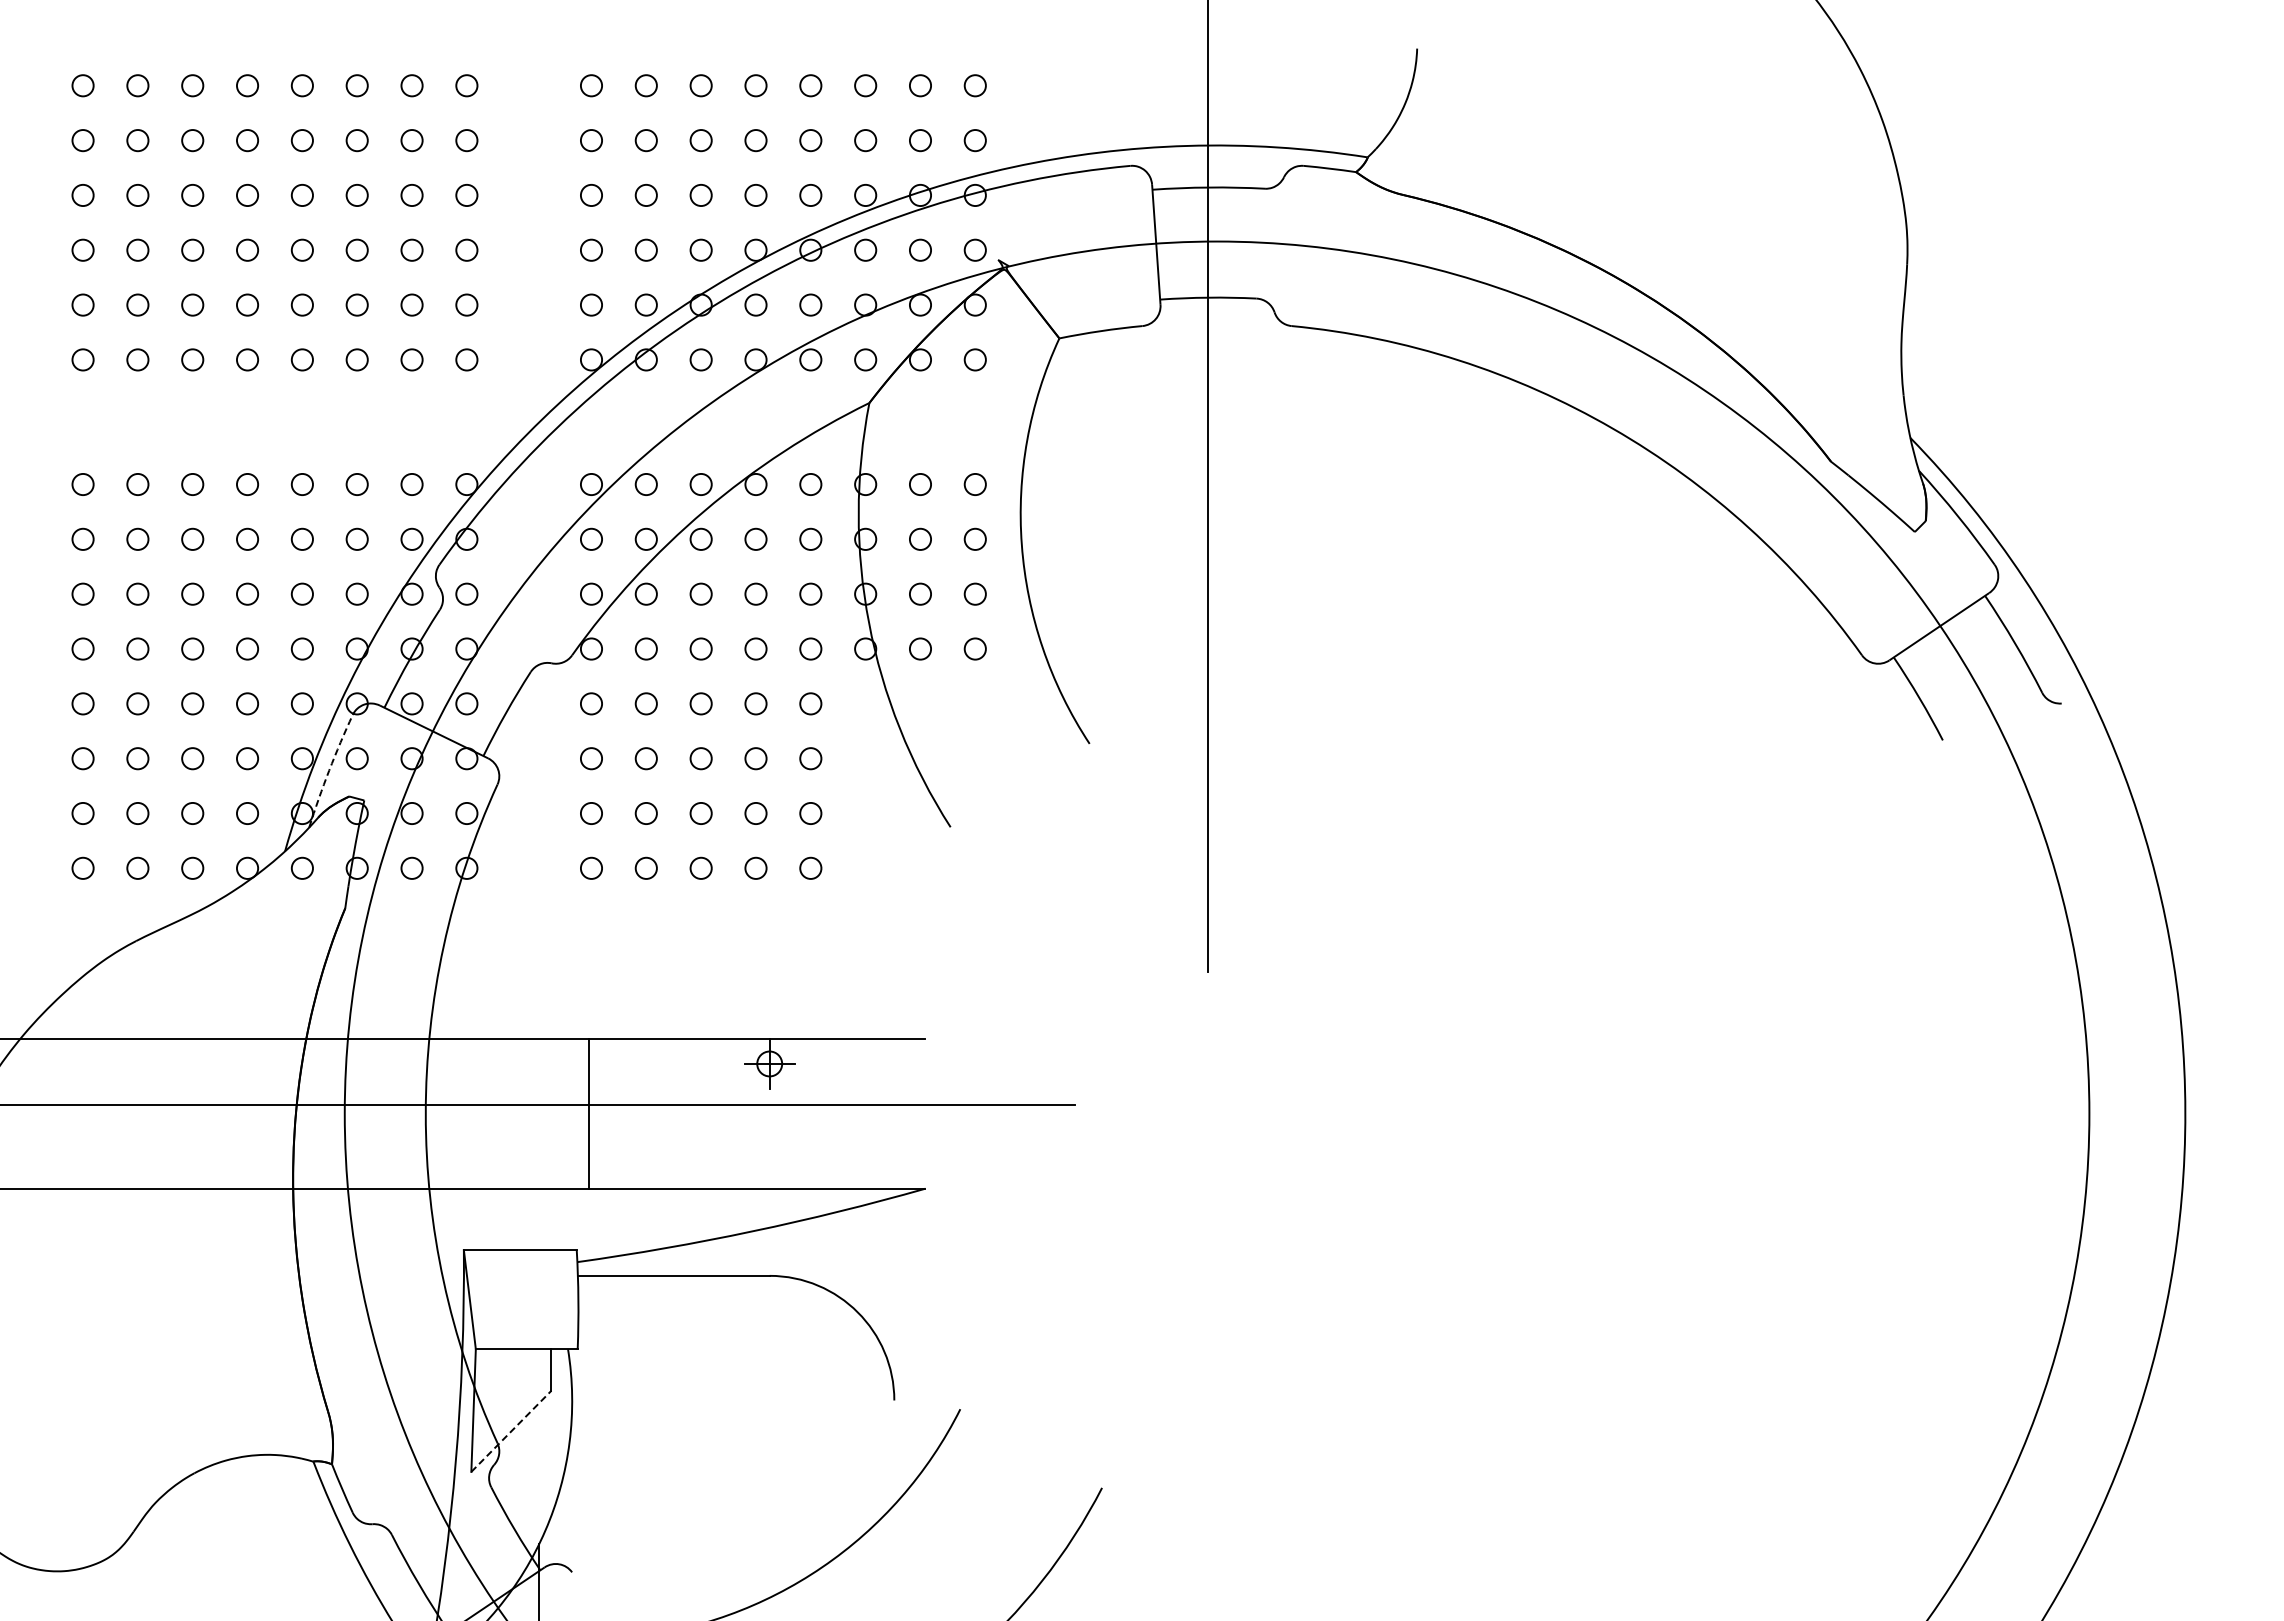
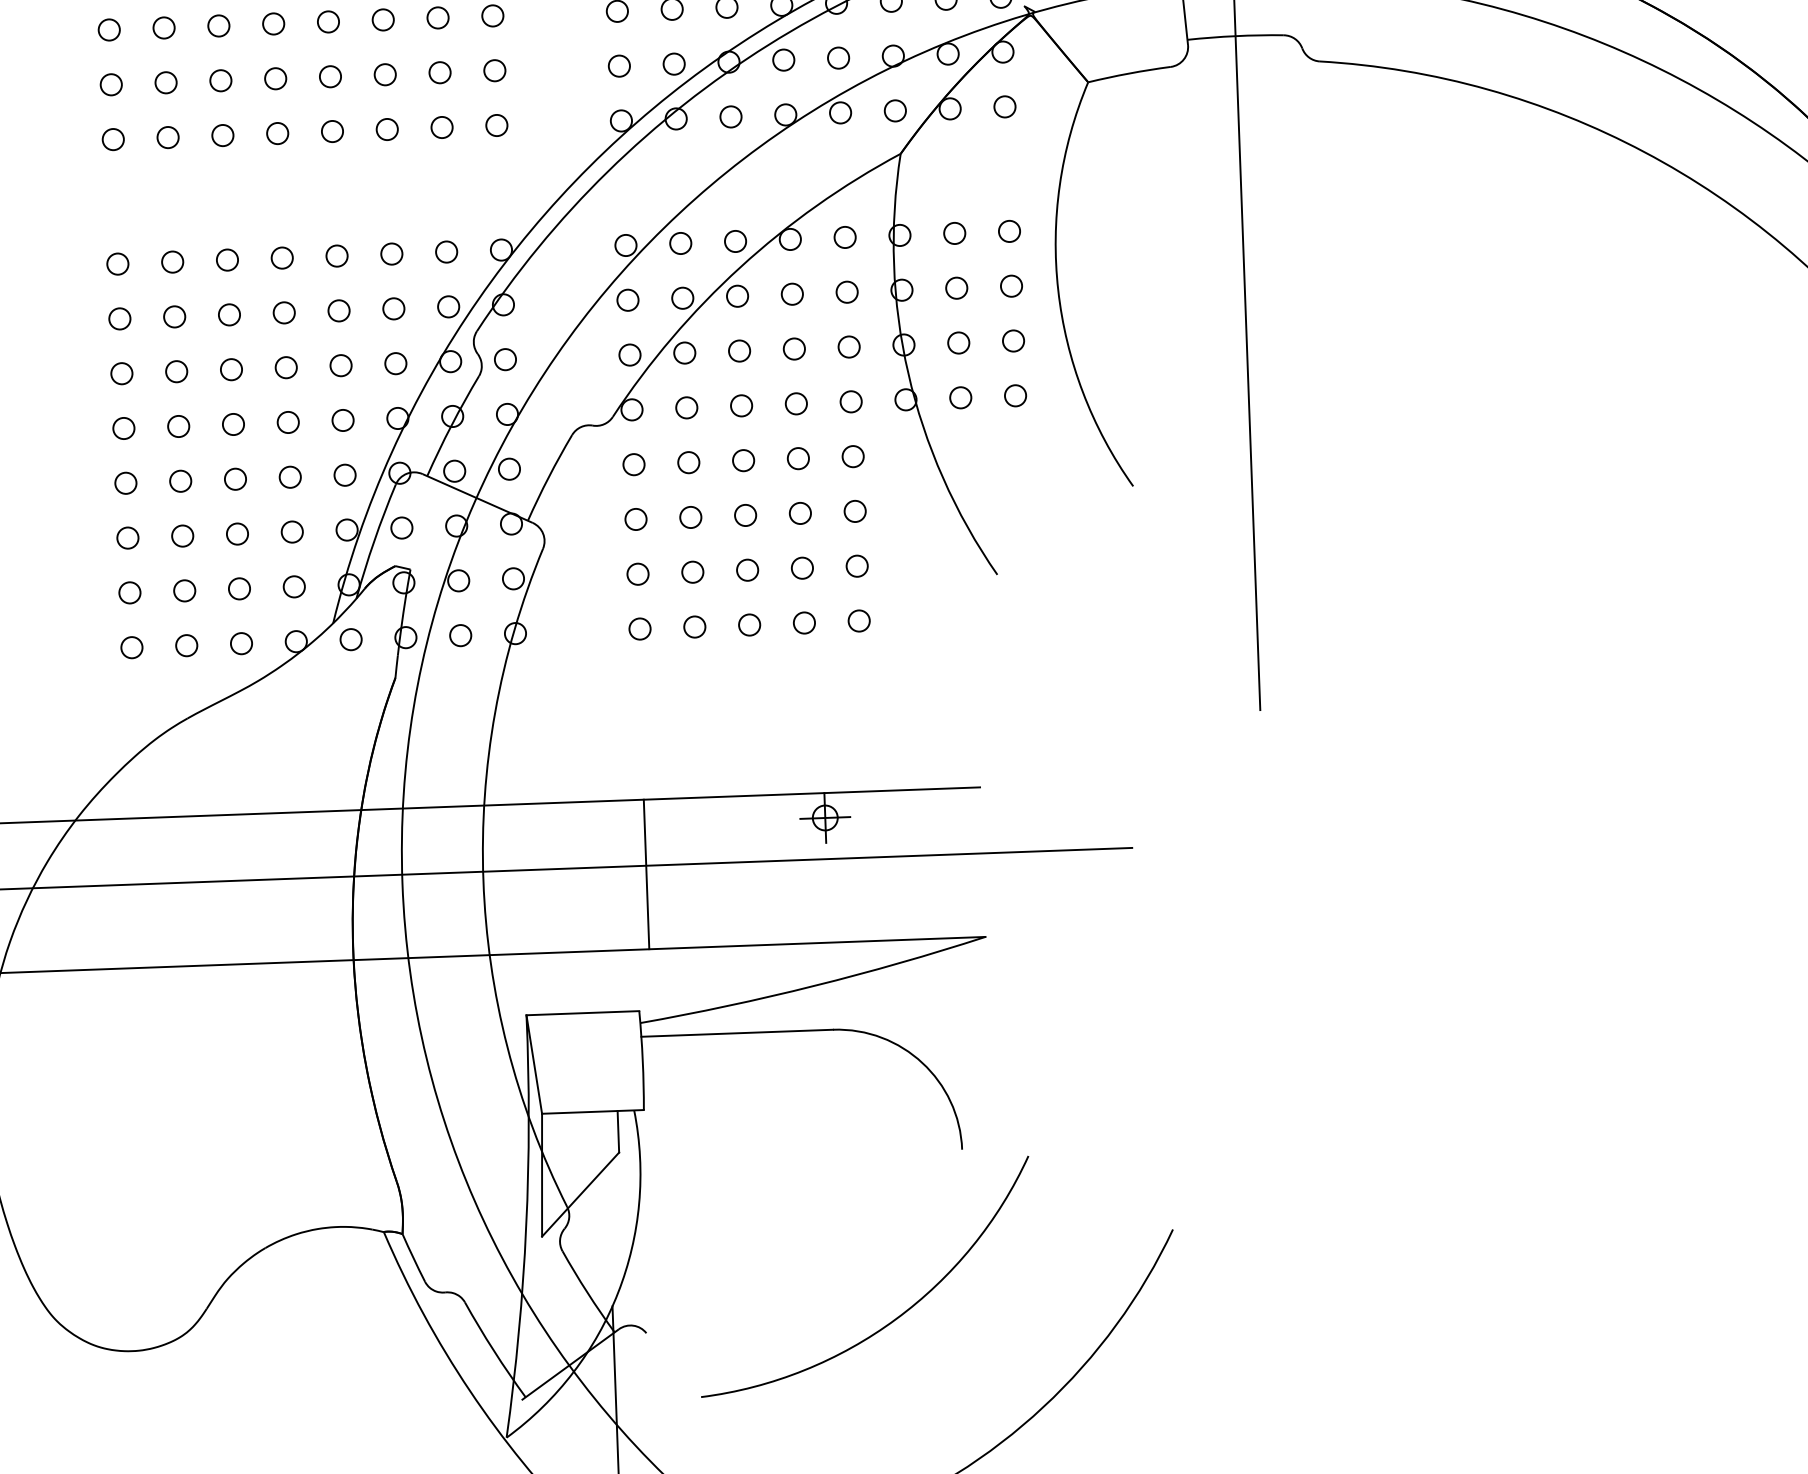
arc: (329, 770) -> (374, 540), dashed -> solid
line: (511, 1430) -> (580, 1193), dashed -> solid

